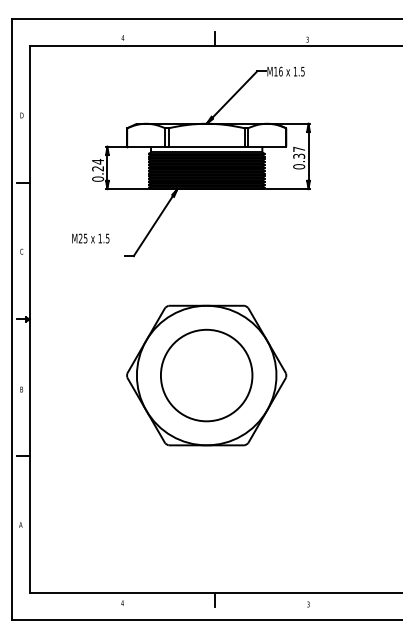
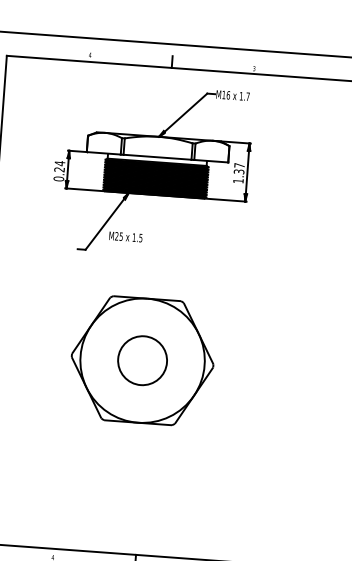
text: (302, 71) -> (247, 96), 1.5 -> 1.7
text: (299, 166) -> (238, 180), 0.37 -> 1.37
text: (90, 238) -> (125, 236), moved
circle: (206, 375) -> (142, 360), size x0.6

